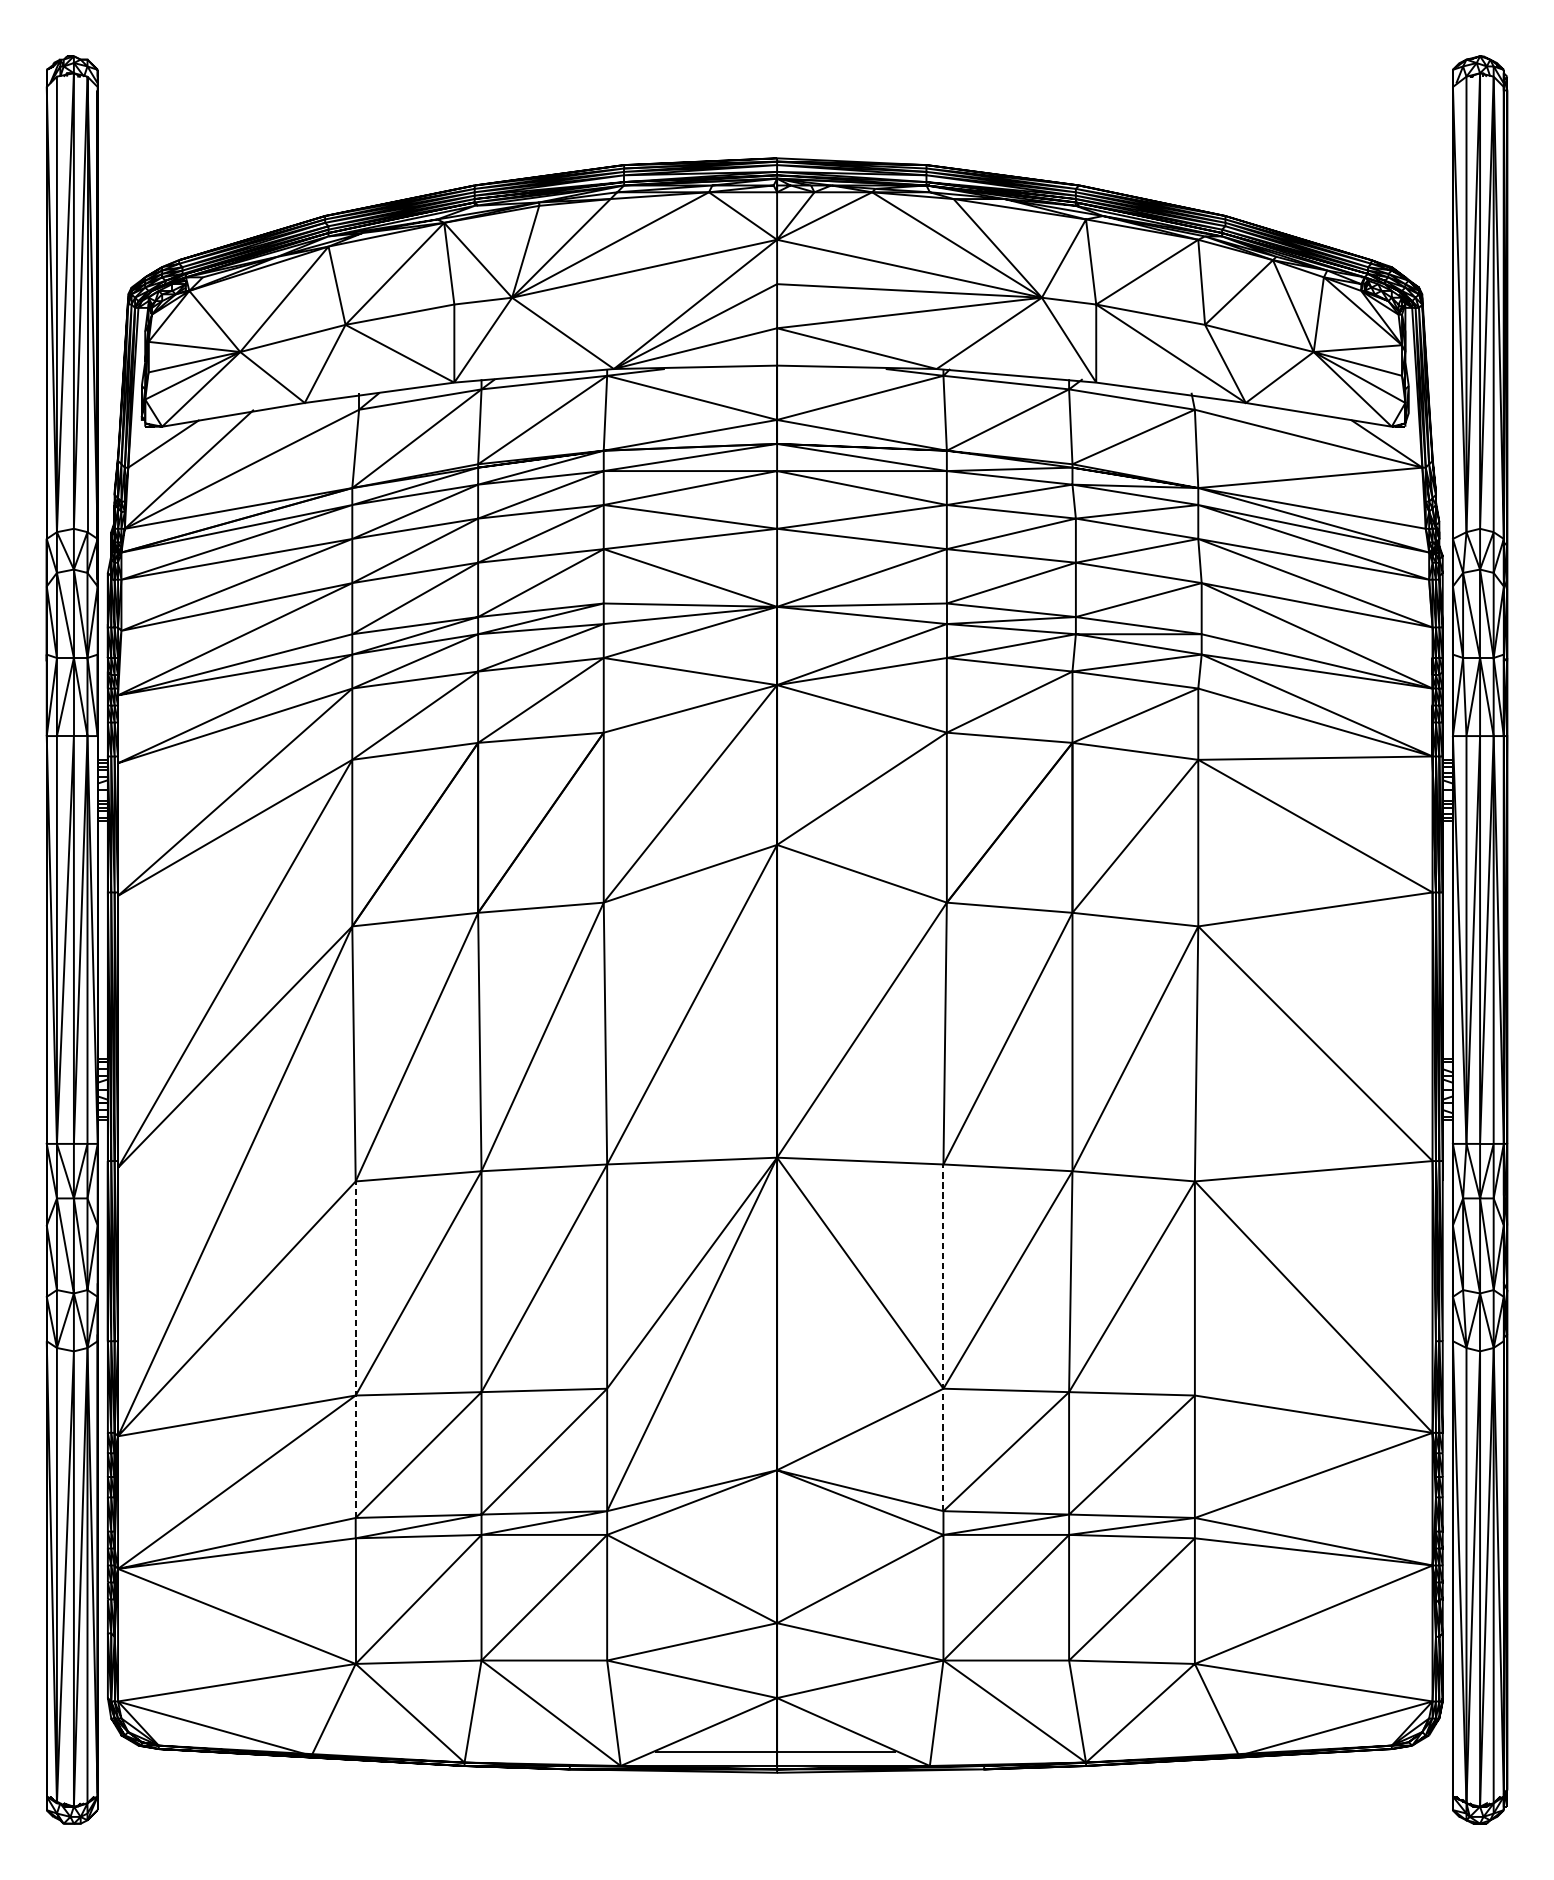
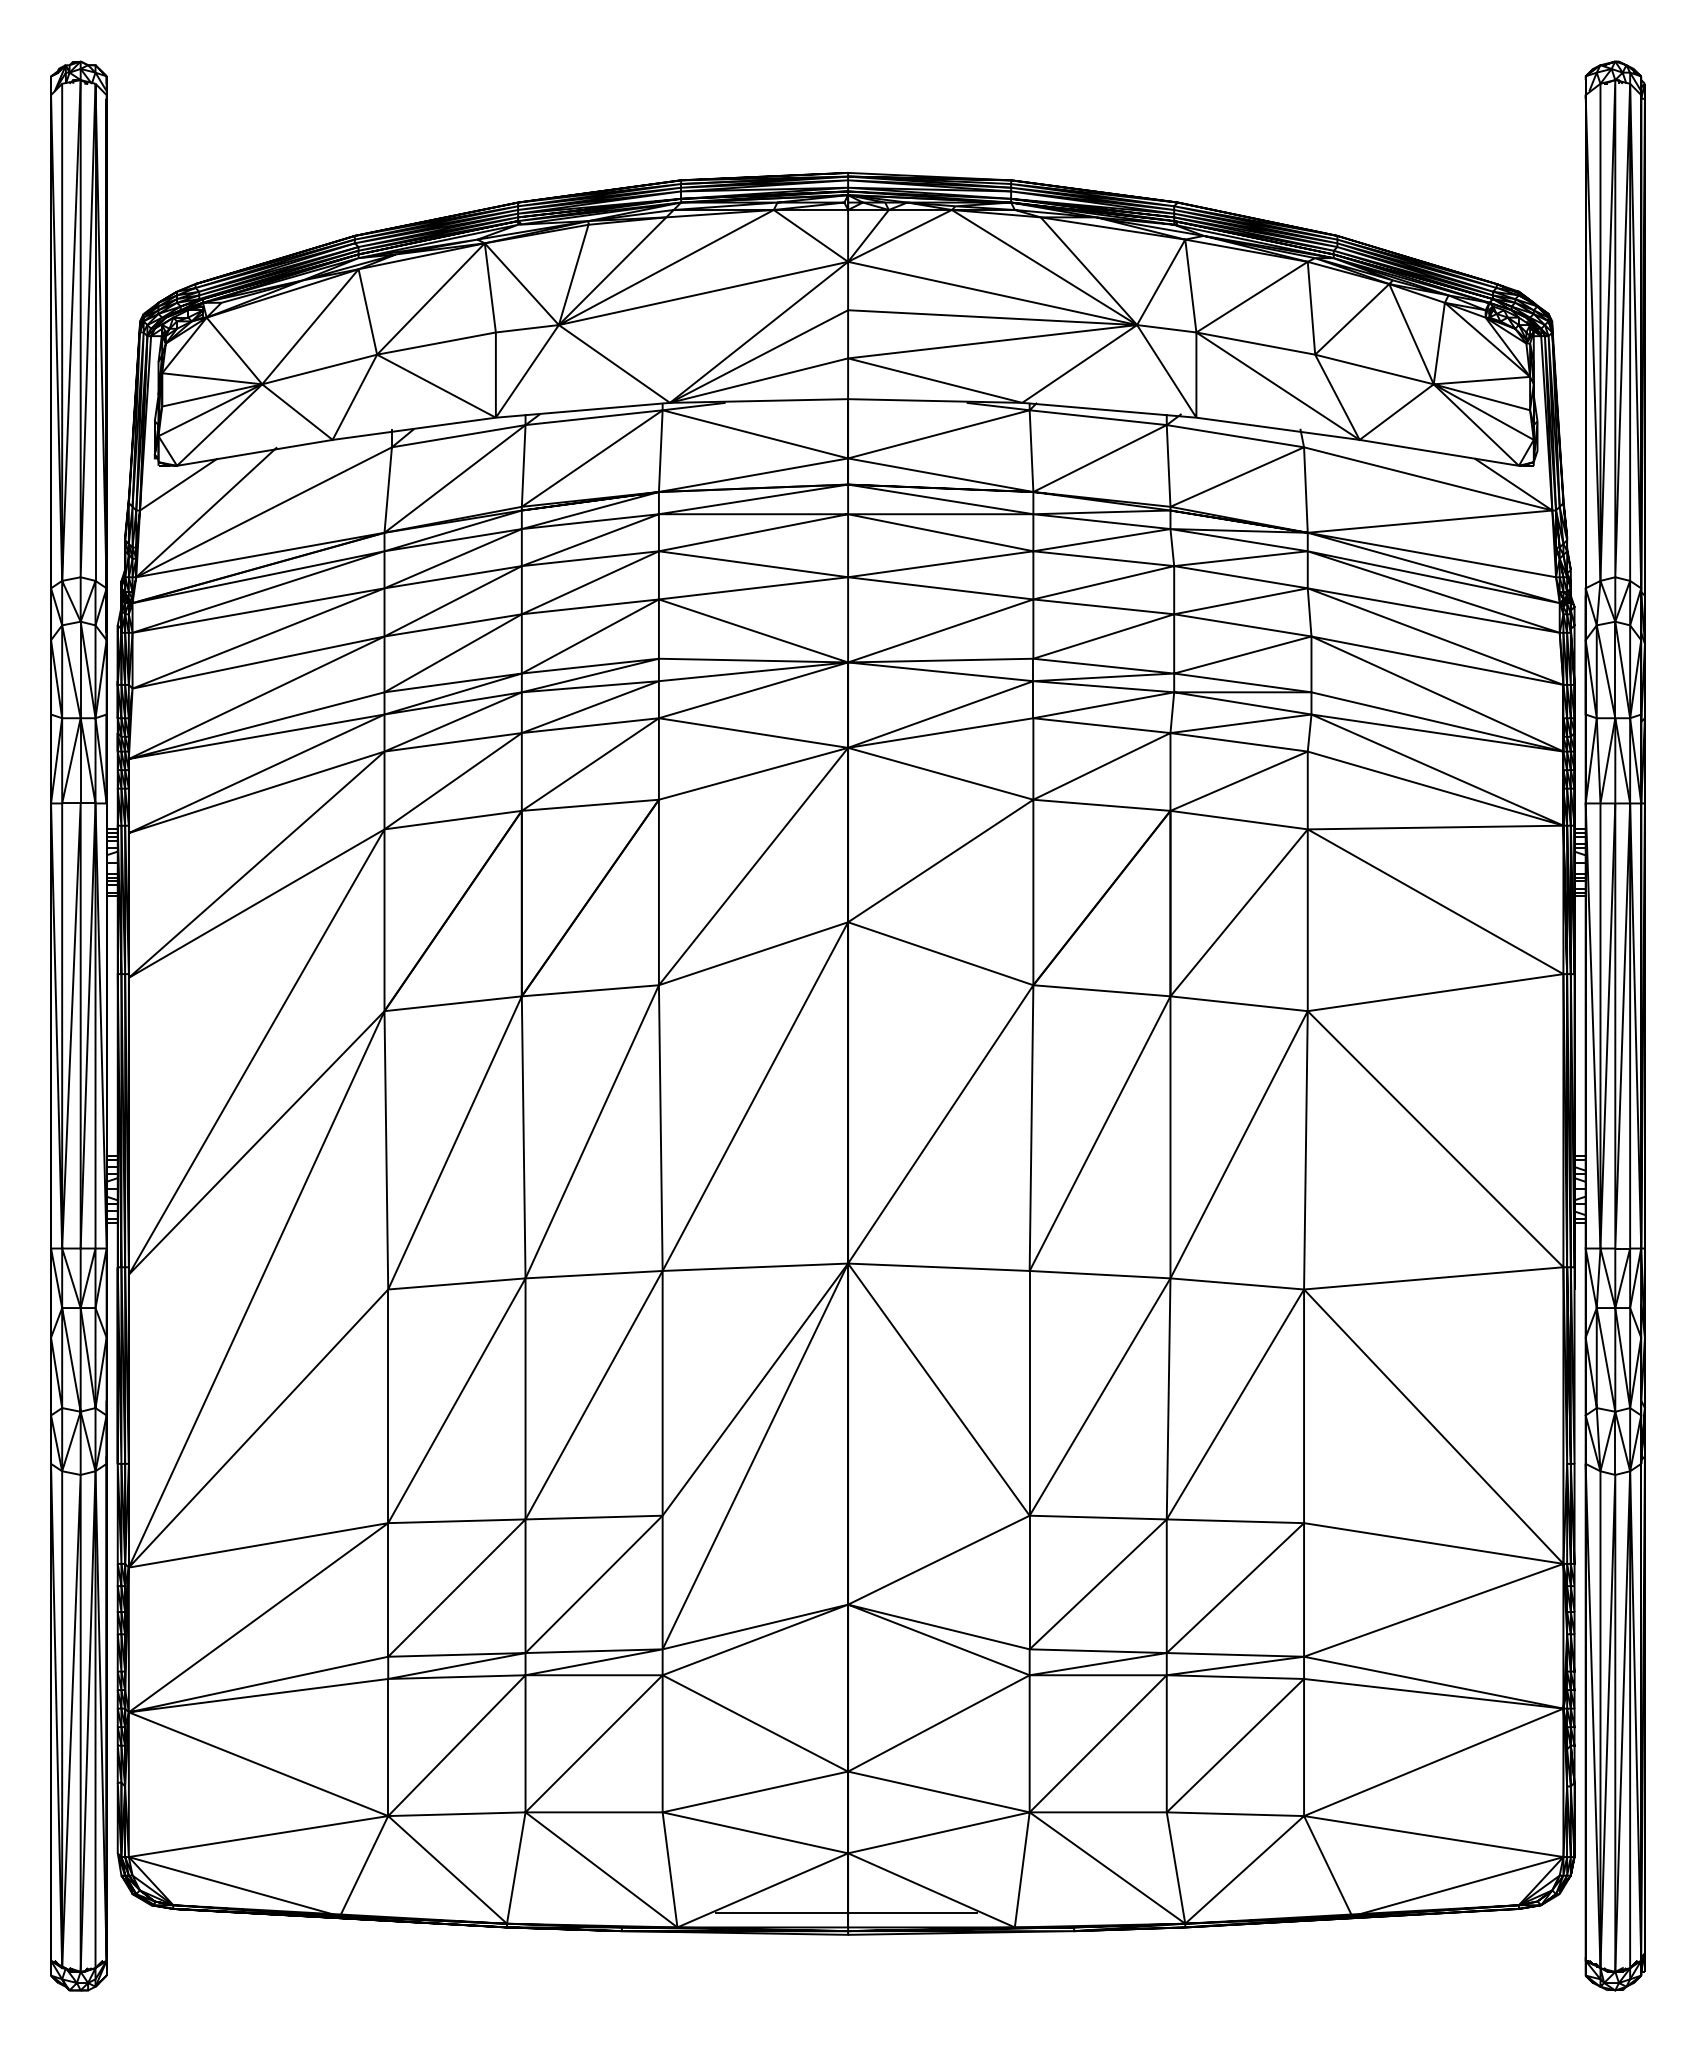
line: (943, 1338) -> (1029, 1460), dashed -> solid
line: (355, 1350) -> (388, 1473), dashed -> solid

